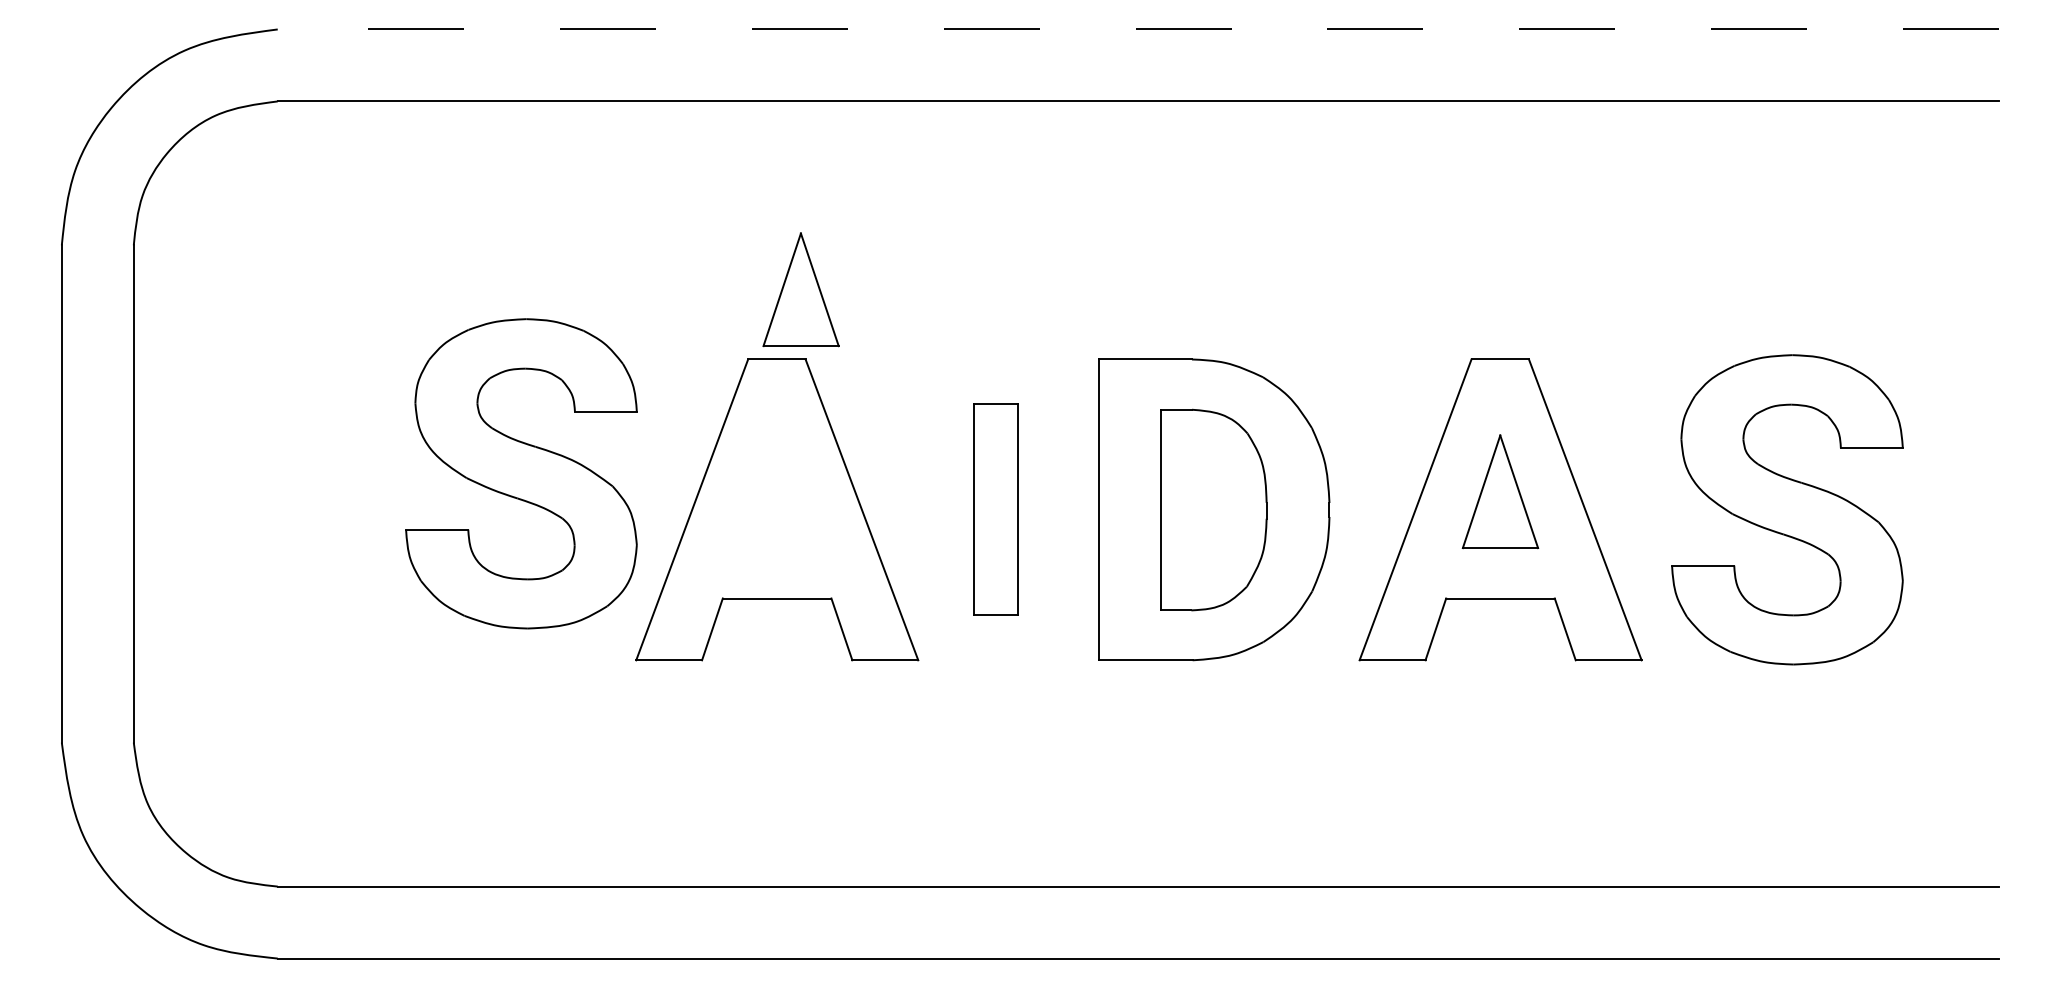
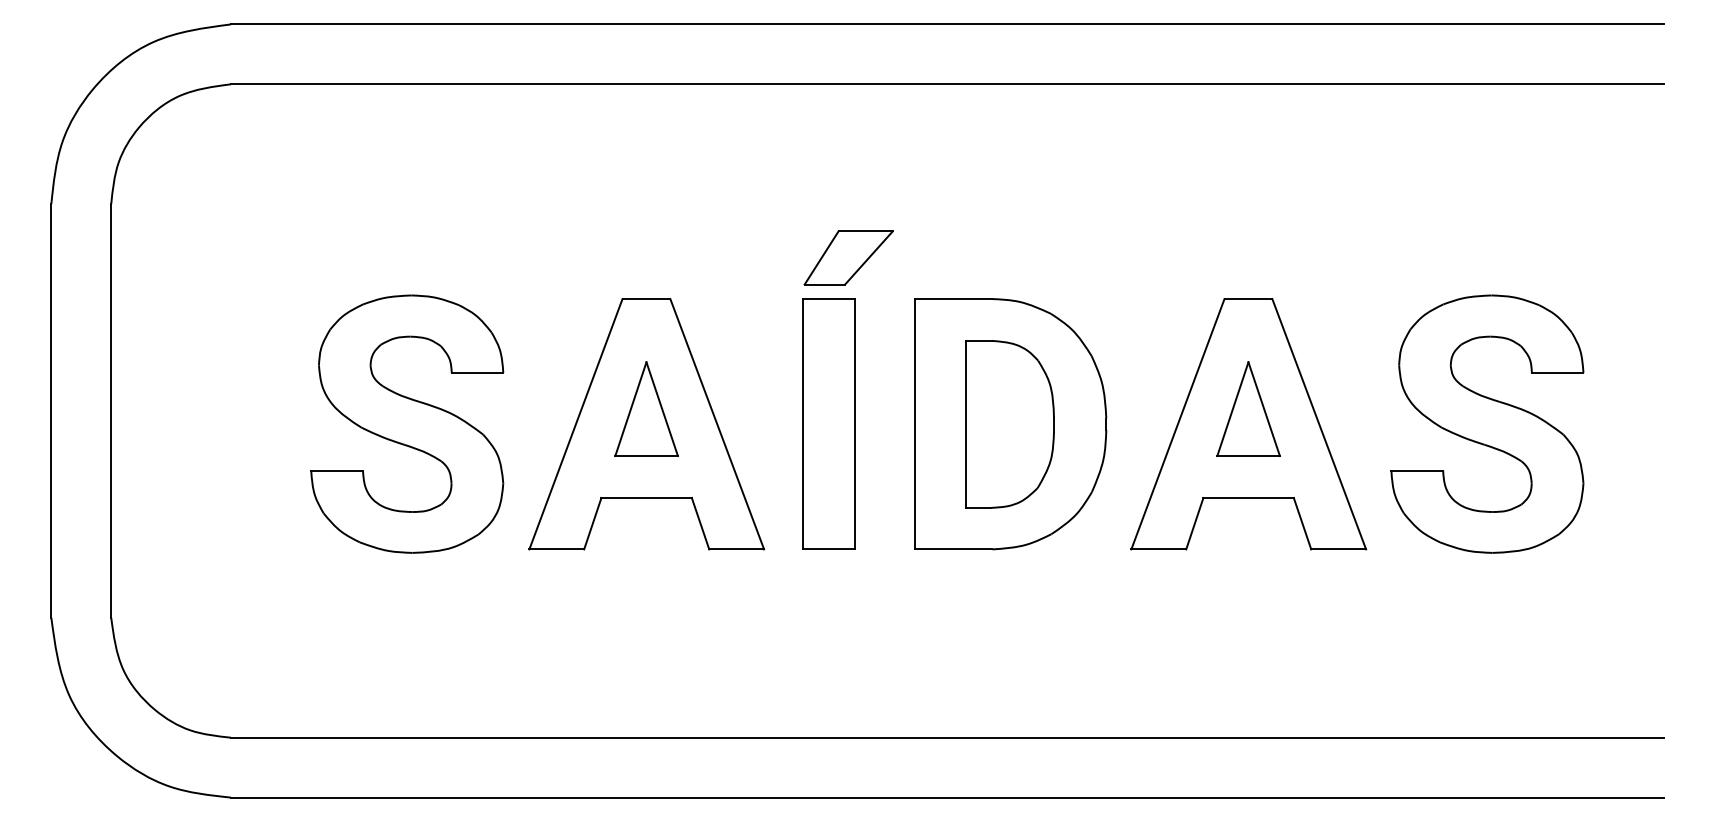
line: (1138, 29) -> (947, 24), dashed -> solid
part: (800, 289) -> (646, 408), moved
part: (1019, 310) -> (848, 258), added
part: (521, 473) -> (407, 423), moved
part: (995, 509) -> (828, 423), size x1.43

